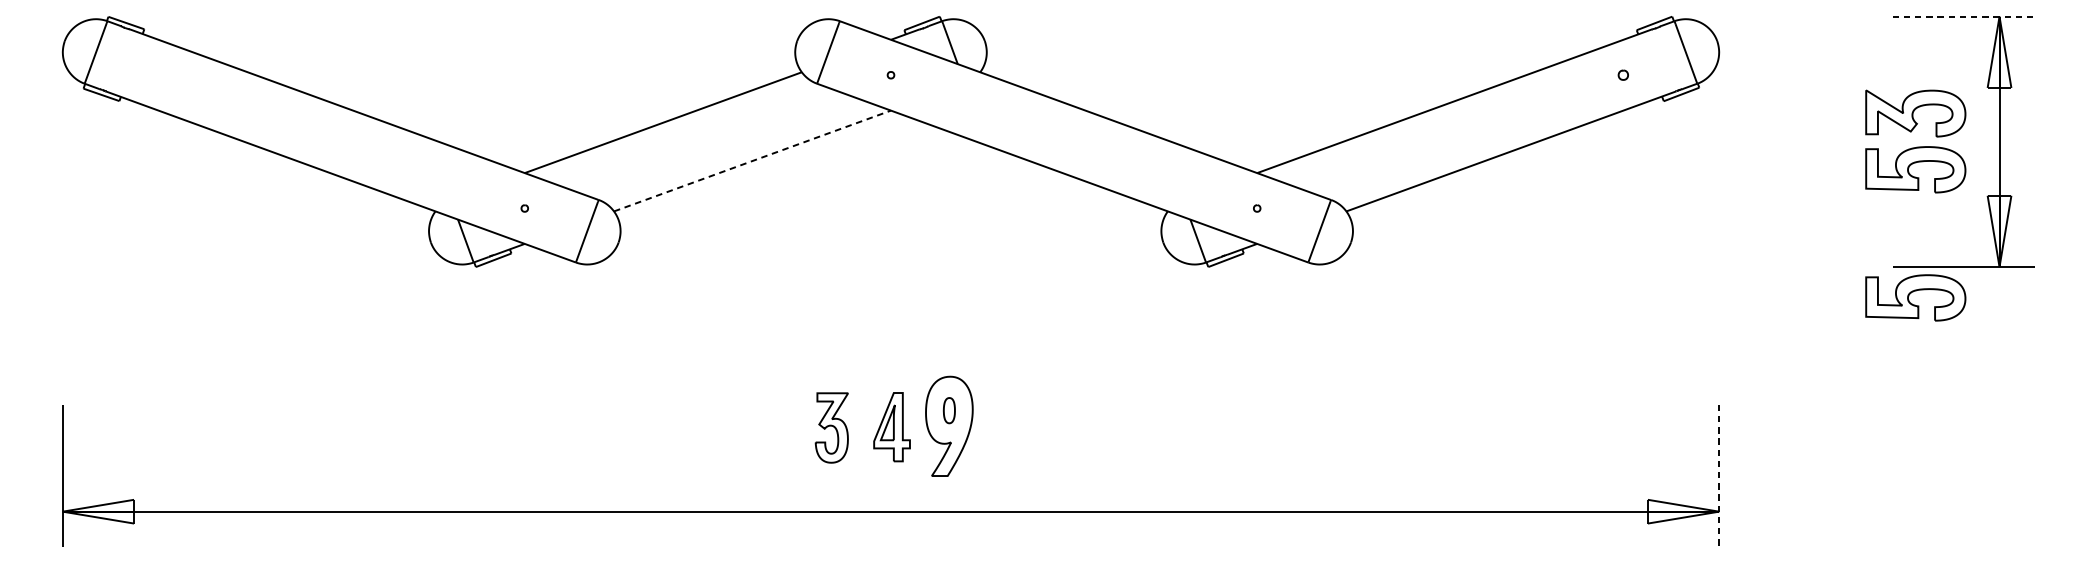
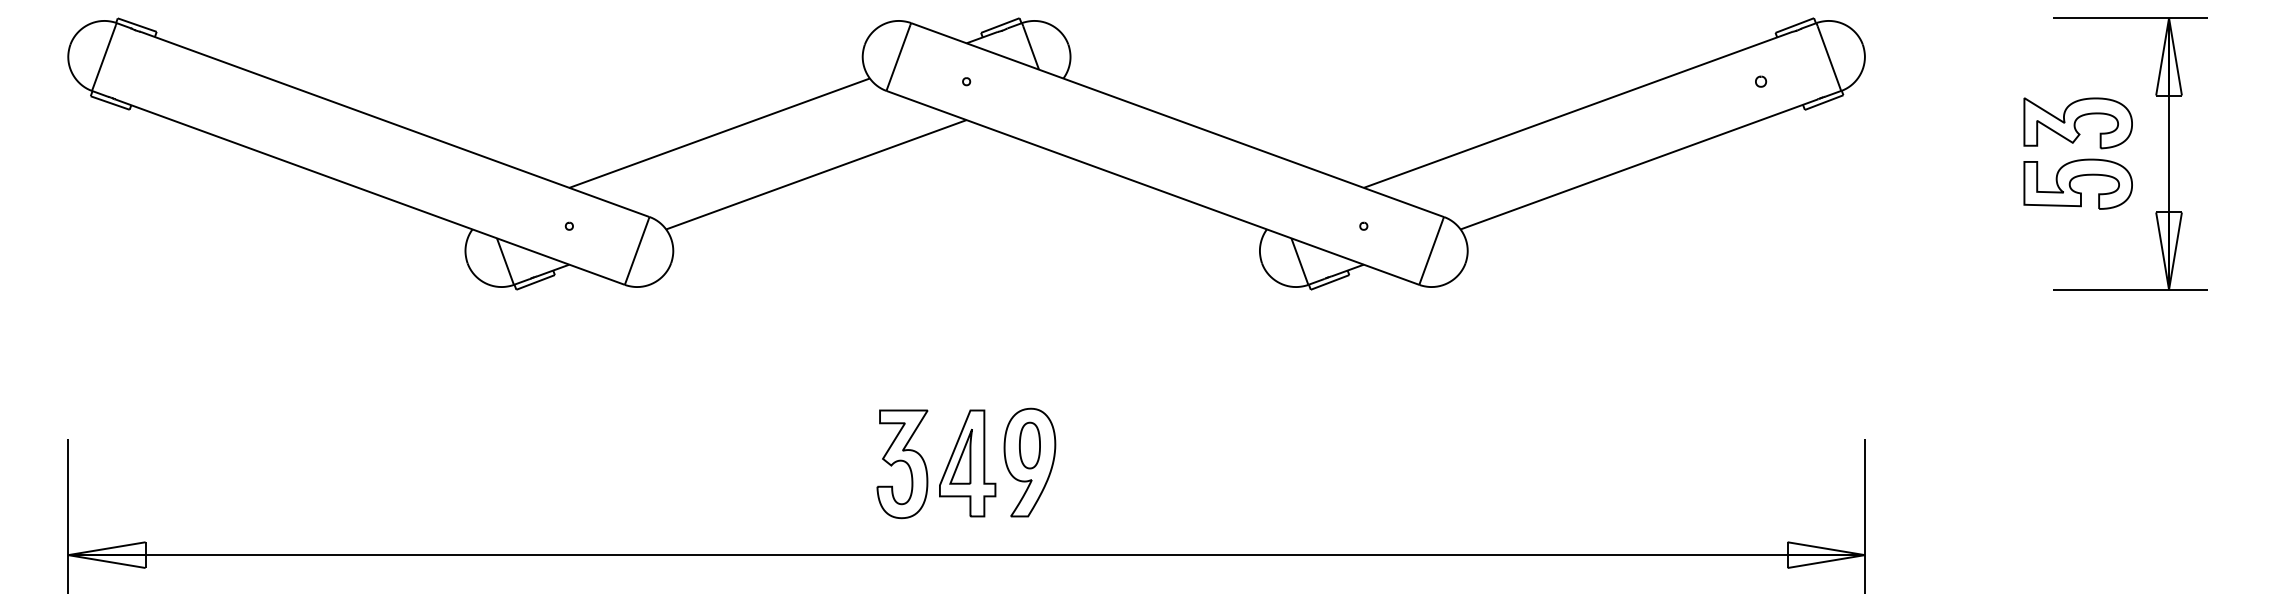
line: (1963, 16) -> (2130, 18), dashed -> solid
line: (752, 160) -> (816, 174), dashed -> solid
part: (1915, 297) -> (2077, 322), removed
part: (948, 410) -> (1029, 445), size x1.67
part: (891, 427) -> (967, 463), size x1.43
part: (831, 428) -> (902, 464), size x1.43
line: (1718, 476) -> (1864, 516), dashed -> solid

